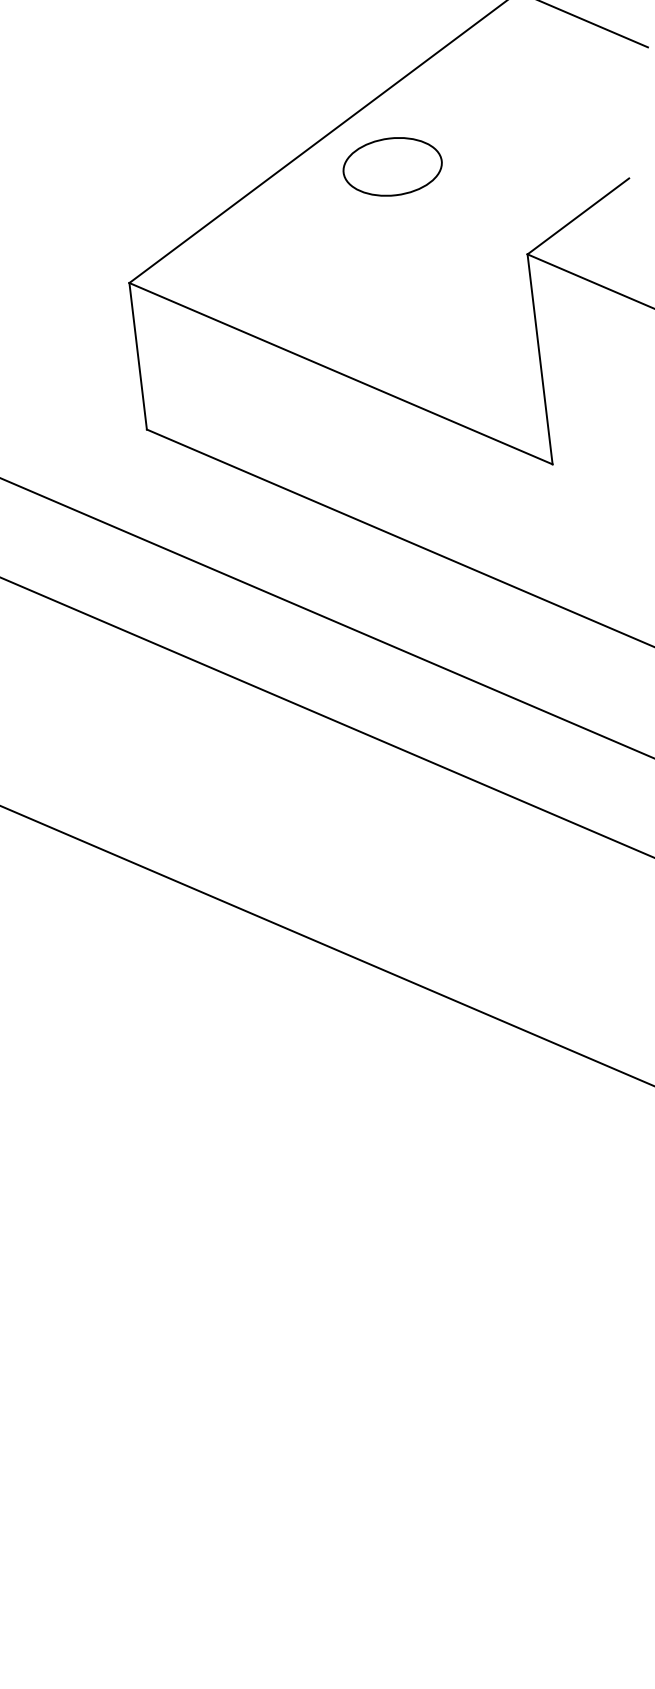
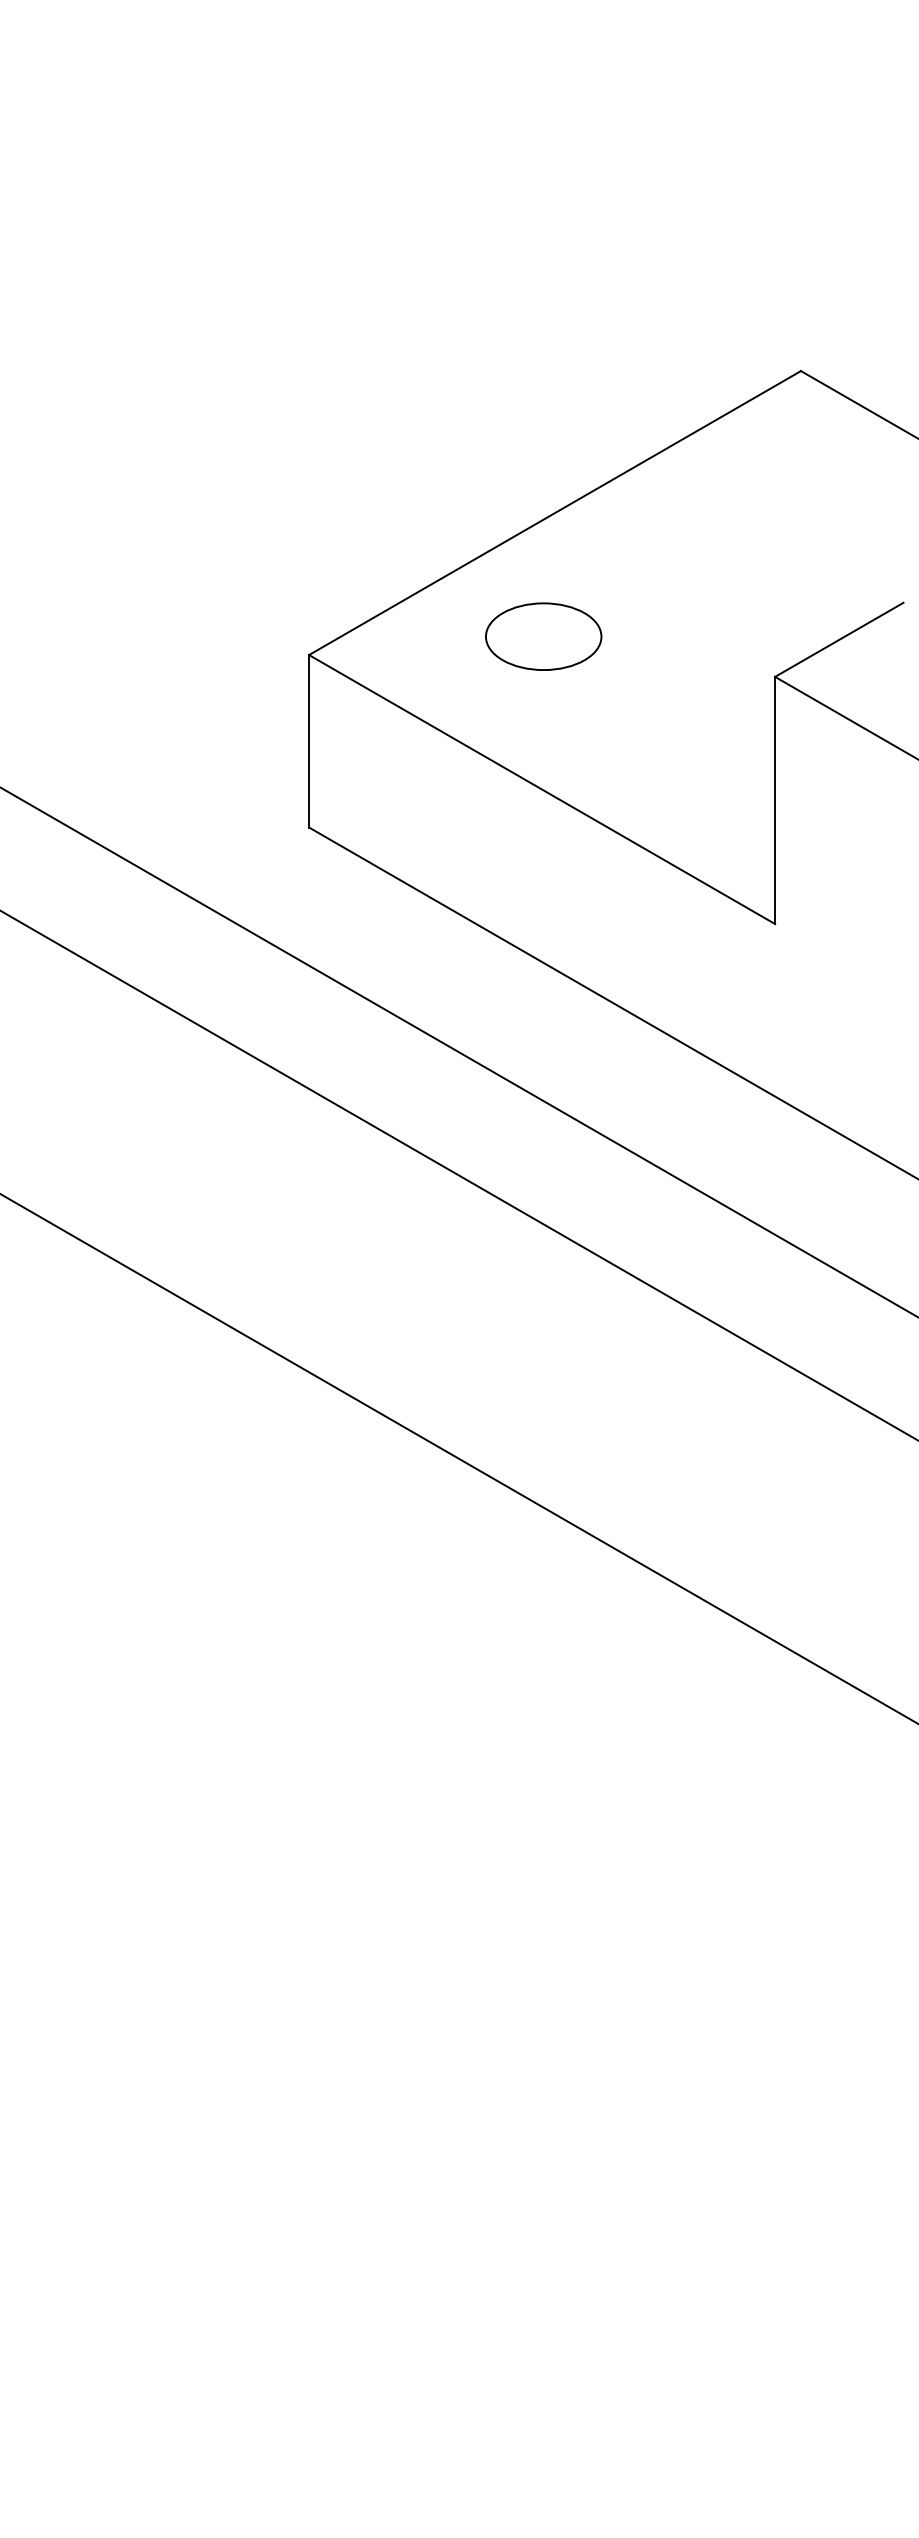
part: (392, 166) -> (543, 636), moved

